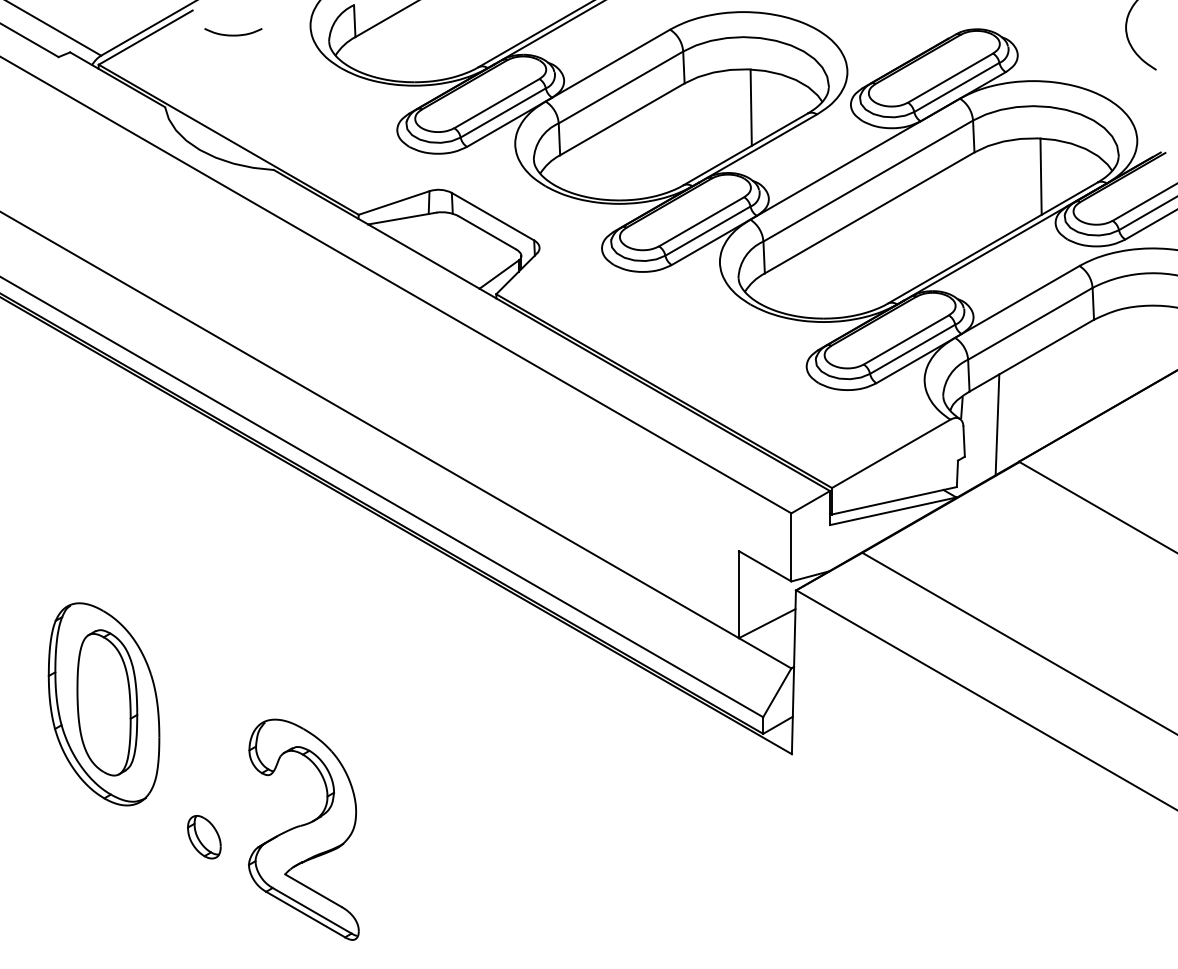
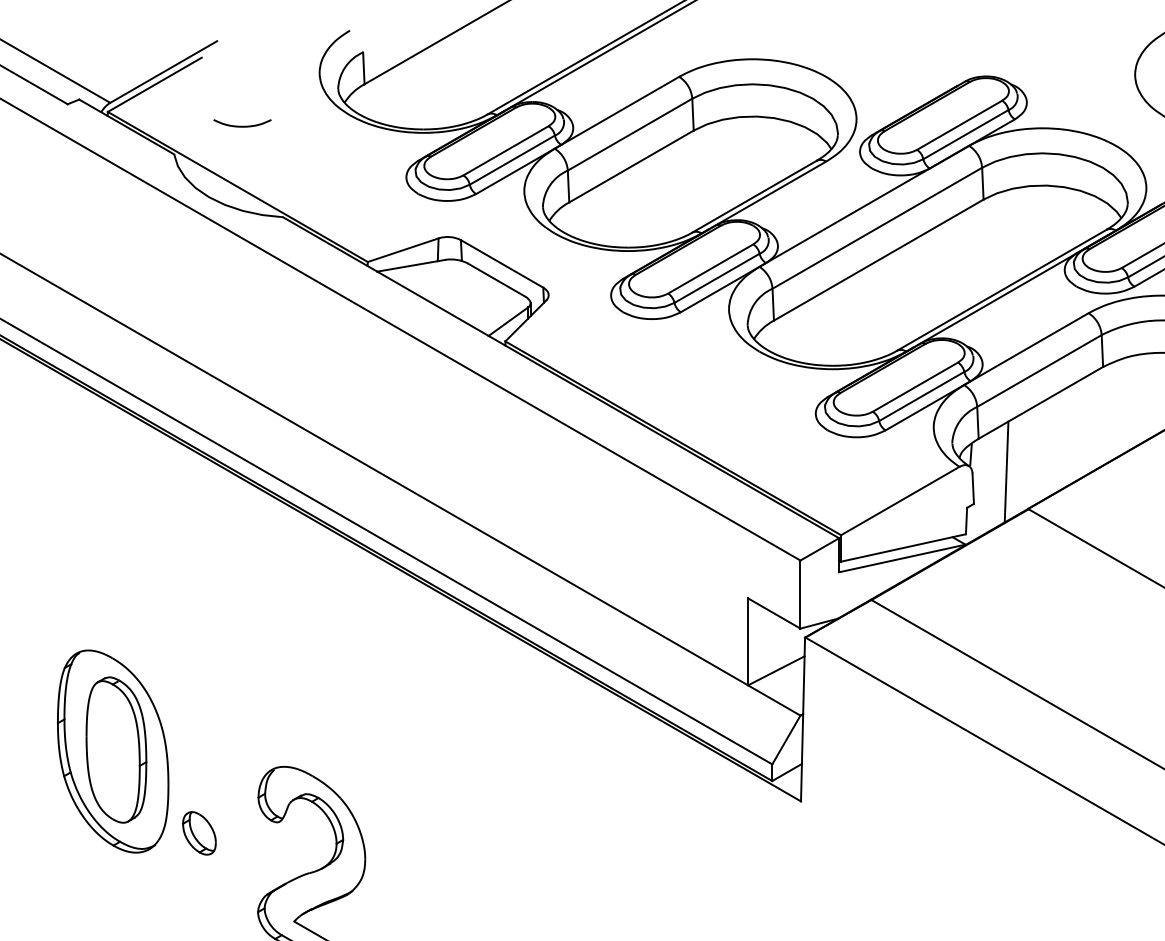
curve: (233, 34) -> (242, 125), moved
line: (750, 107) -> (759, 154), removed
line: (1040, 176) -> (1049, 223), removed
part: (204, 837) -> (199, 833), moved

